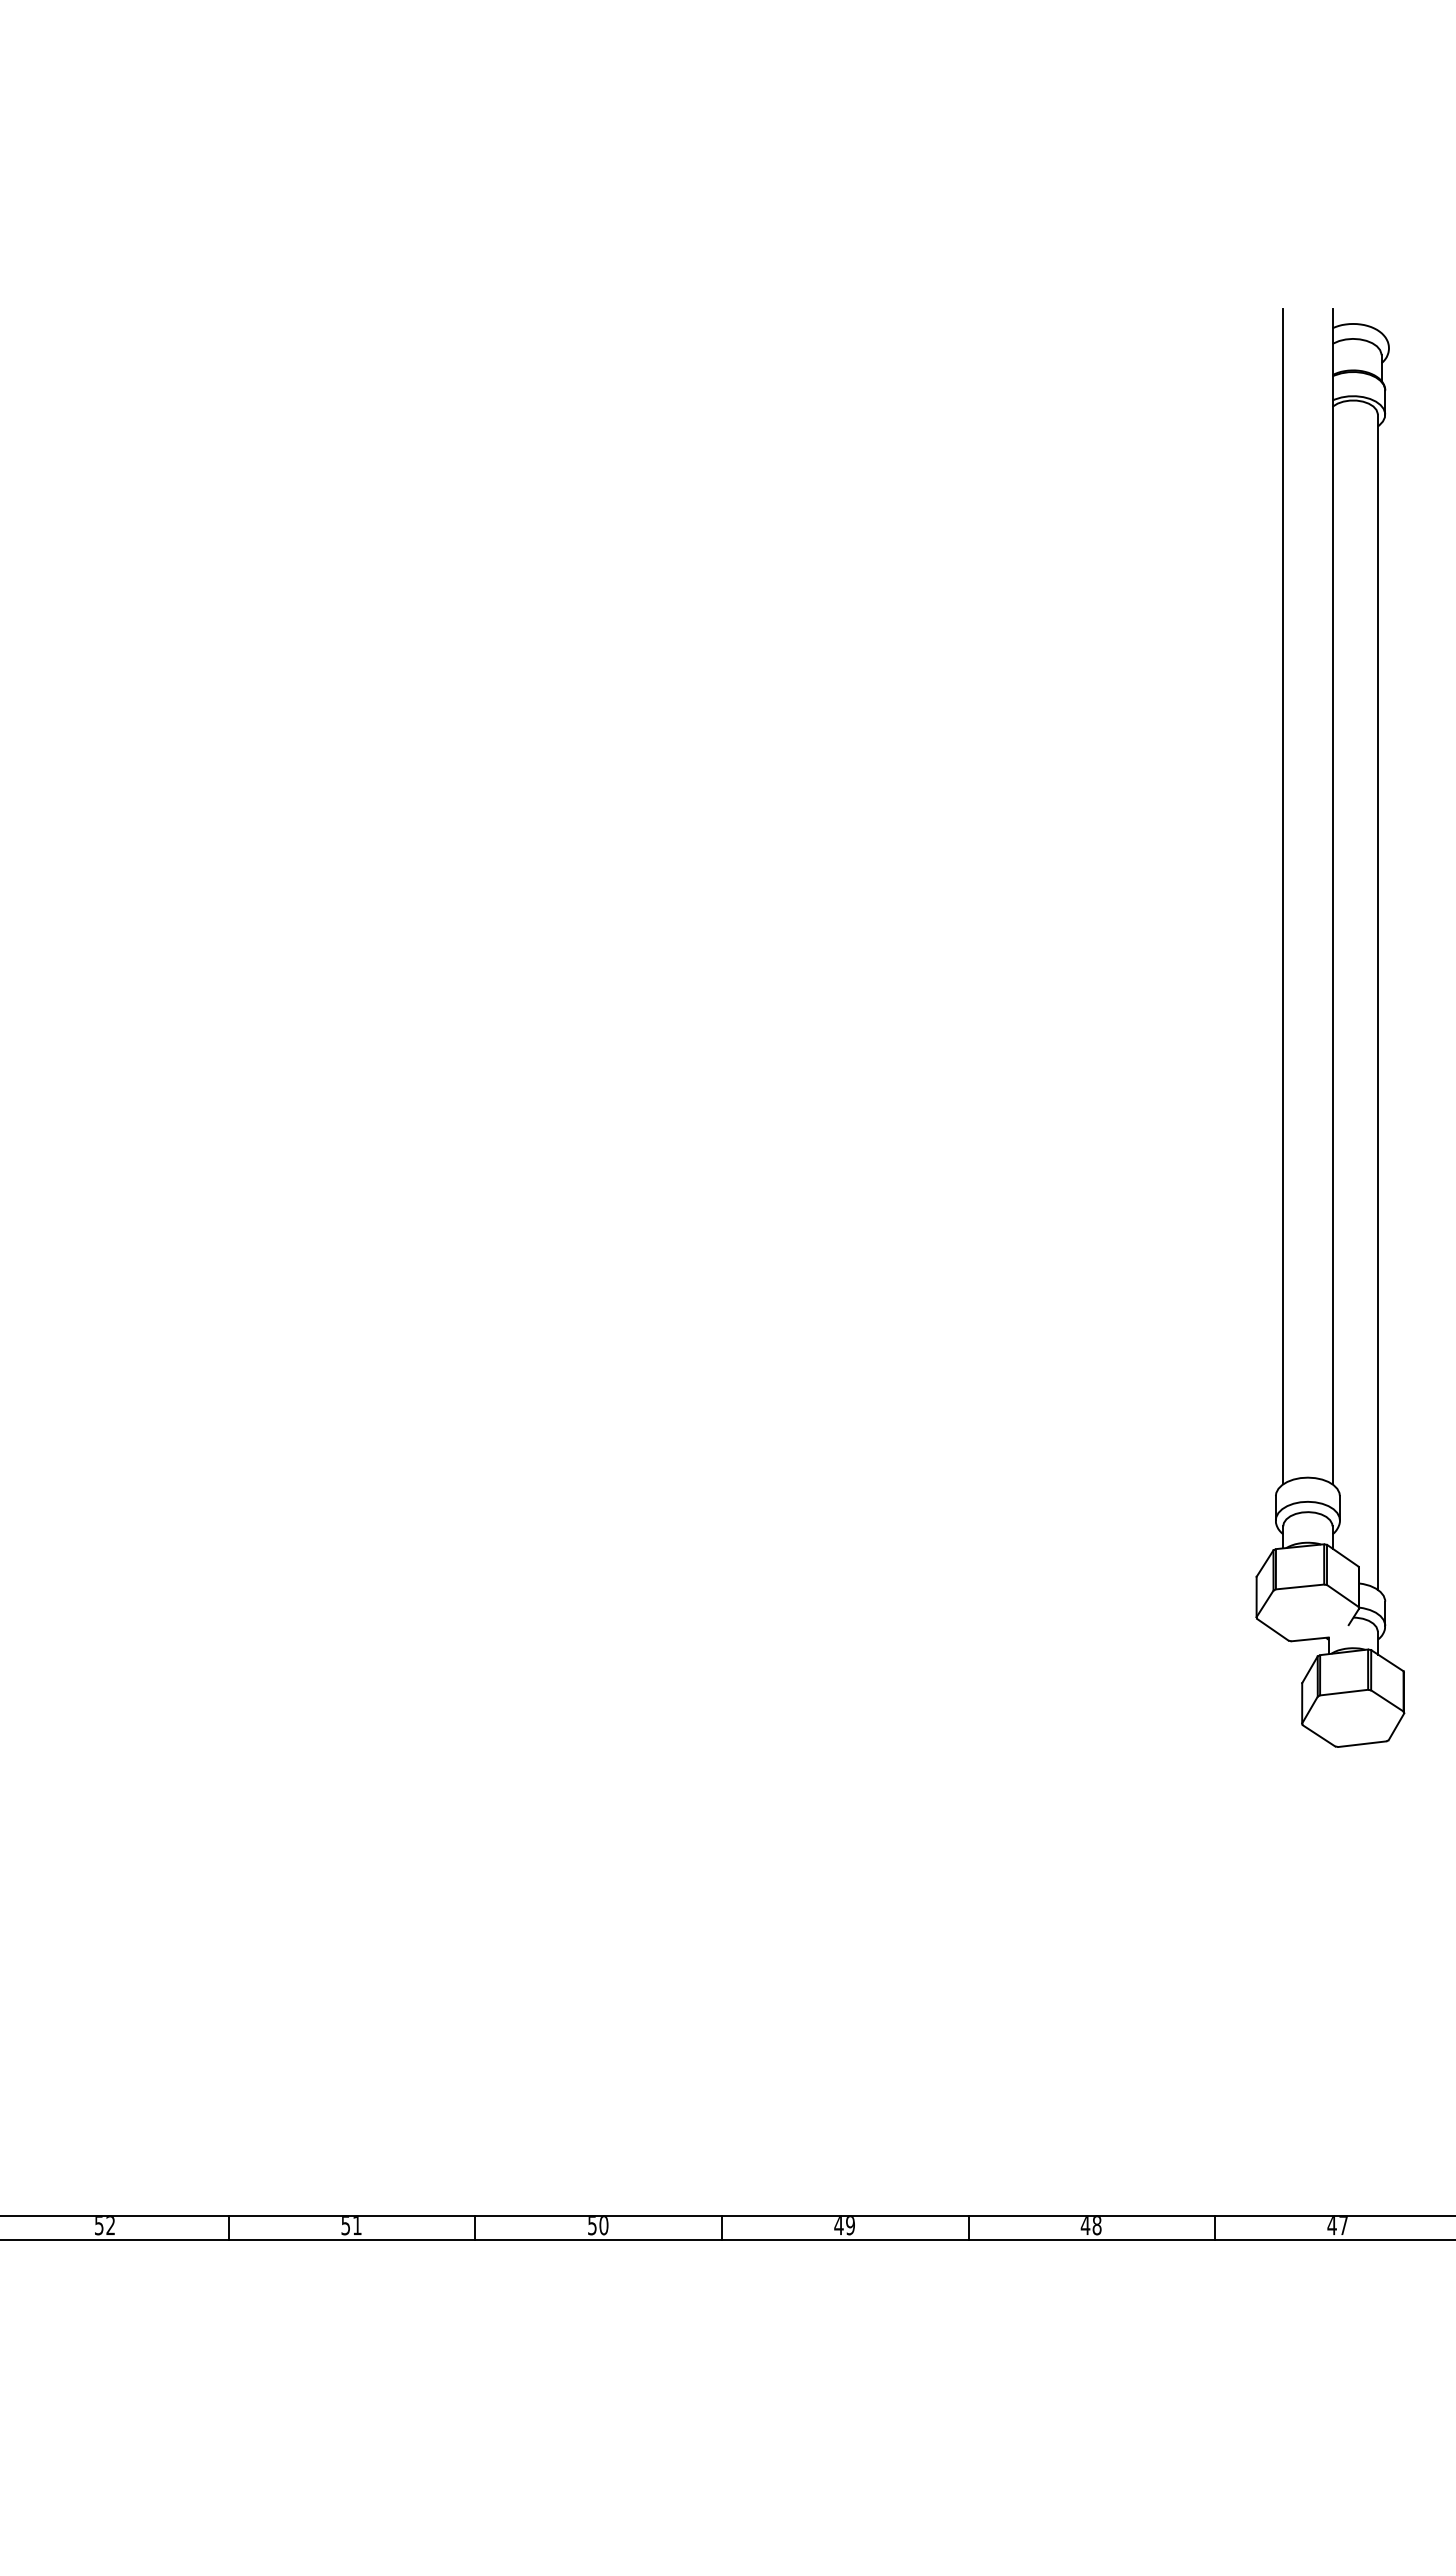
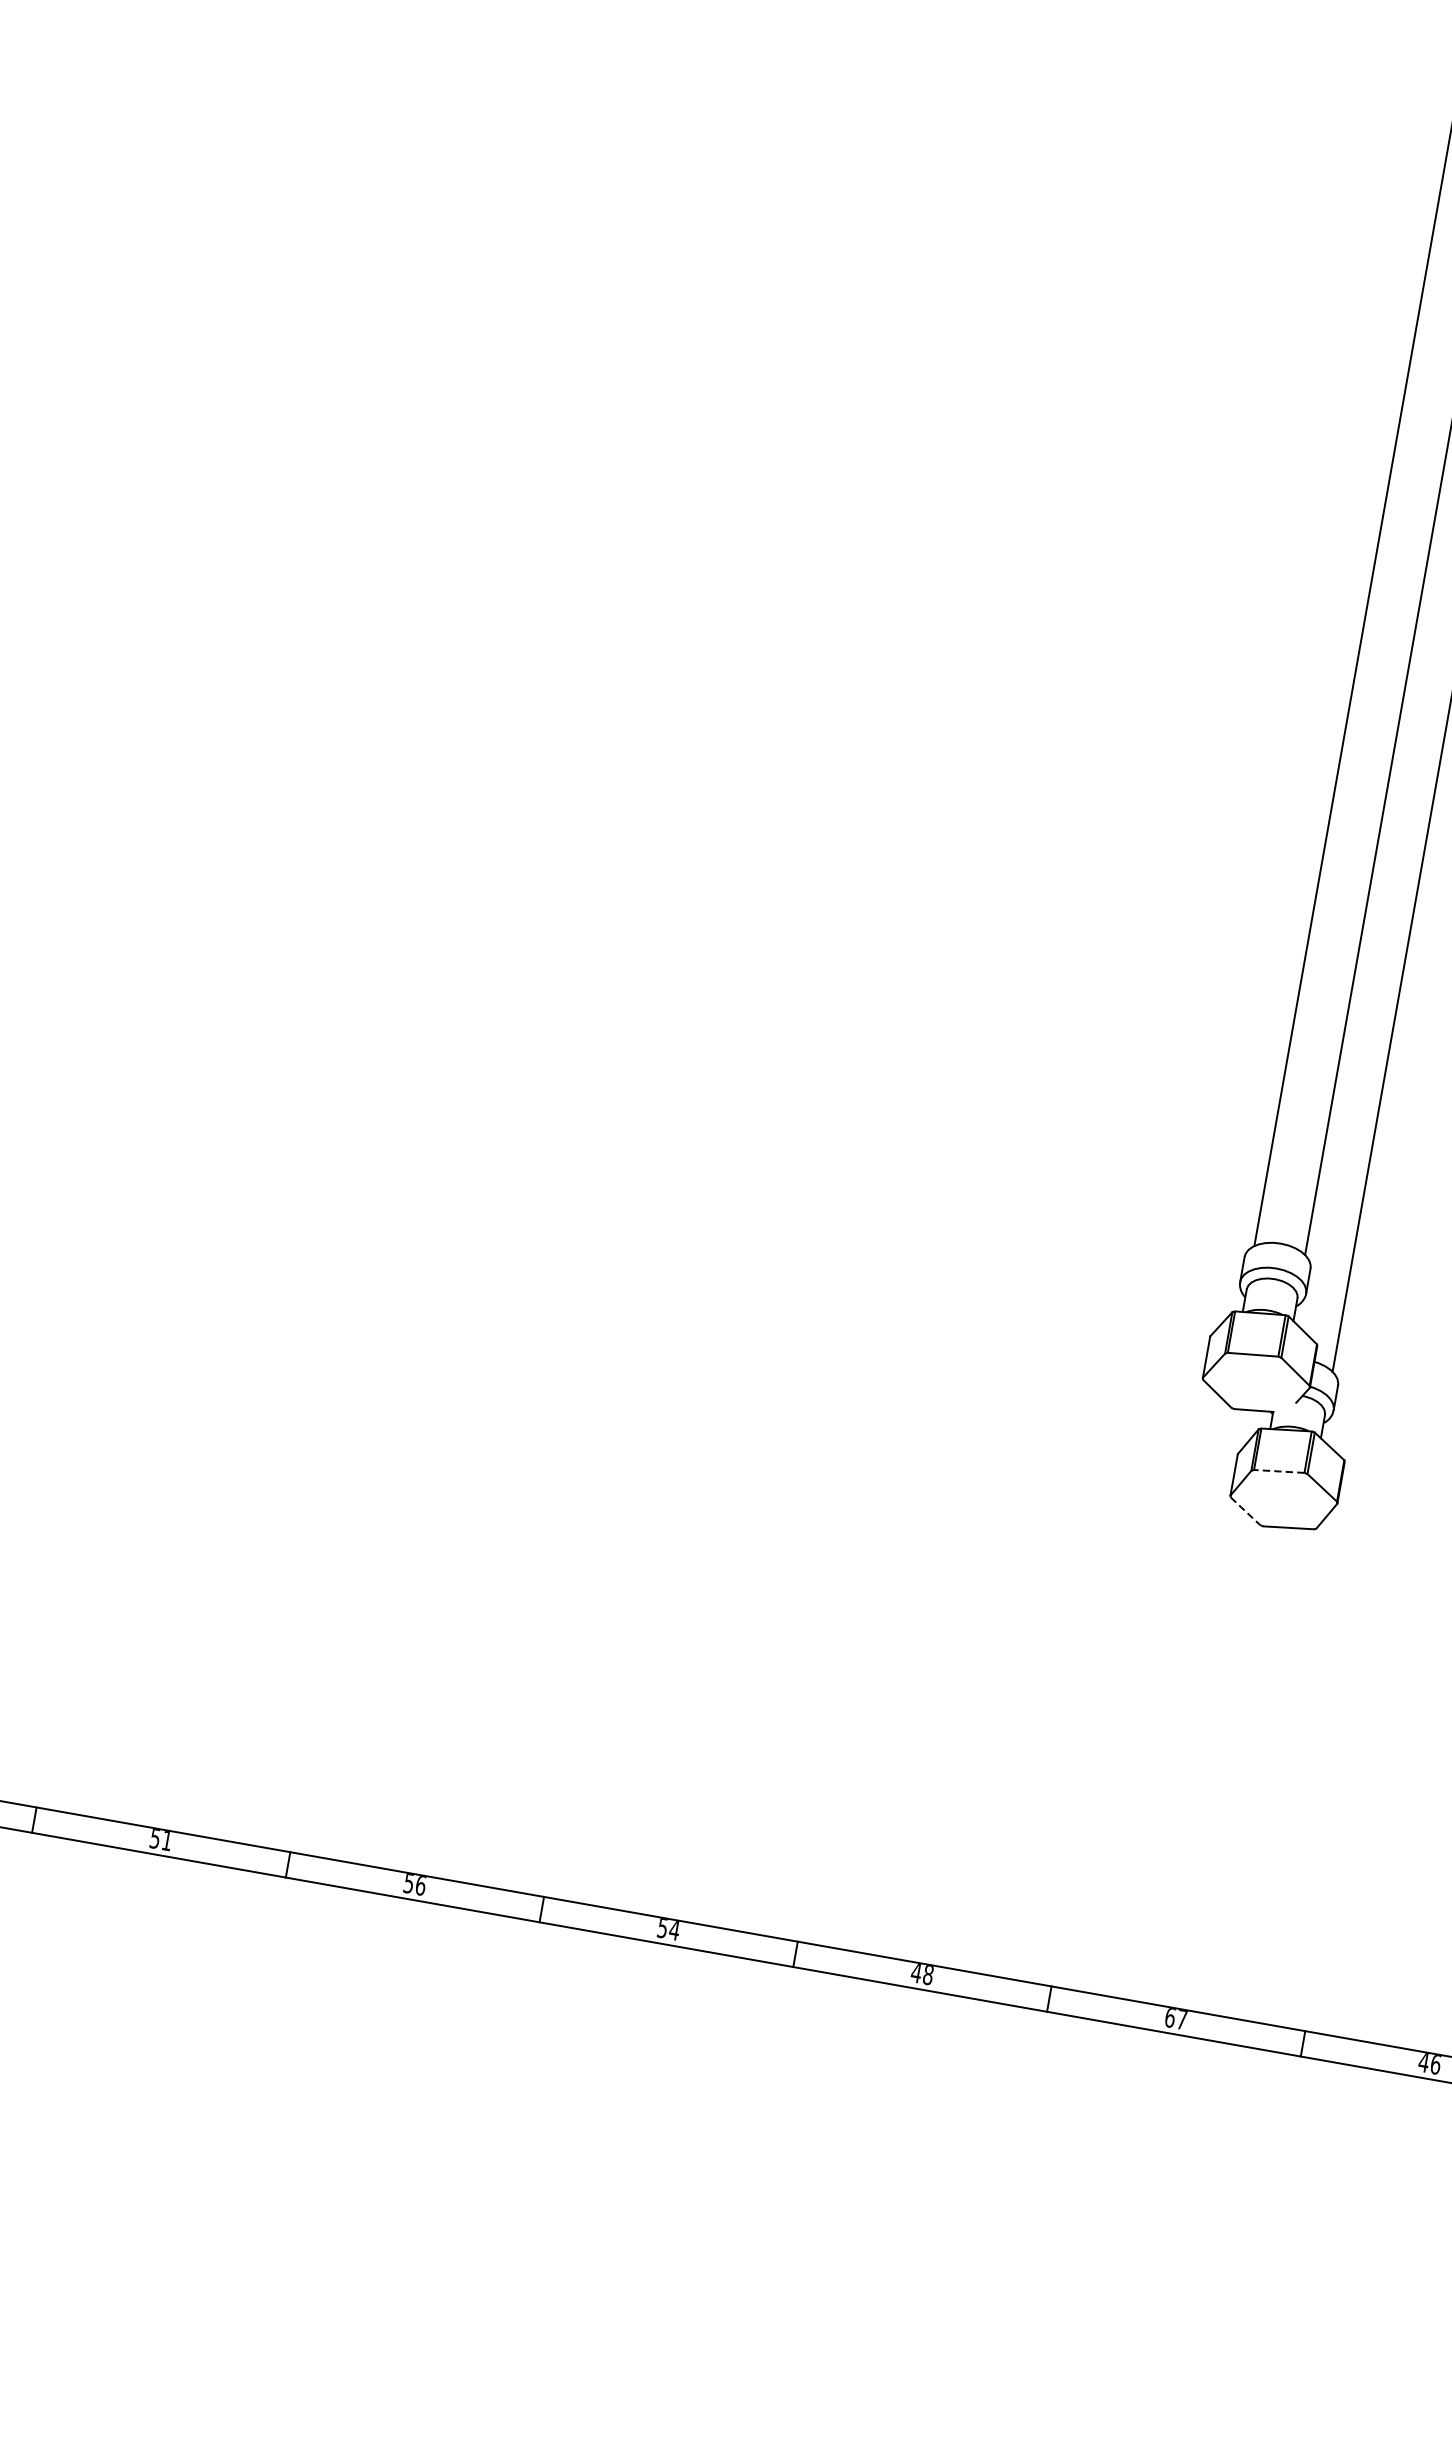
line: (1343, 1692) -> (1278, 1471), solid -> dashed
line: (1319, 1736) -> (1245, 1512), solid -> dashed
text: (603, 2226) -> (420, 1886), 50 -> 56
text: (844, 2226) -> (668, 1930), 49 -> 54
text: (1331, 2226) -> (1169, 2018), 47 -> 67

